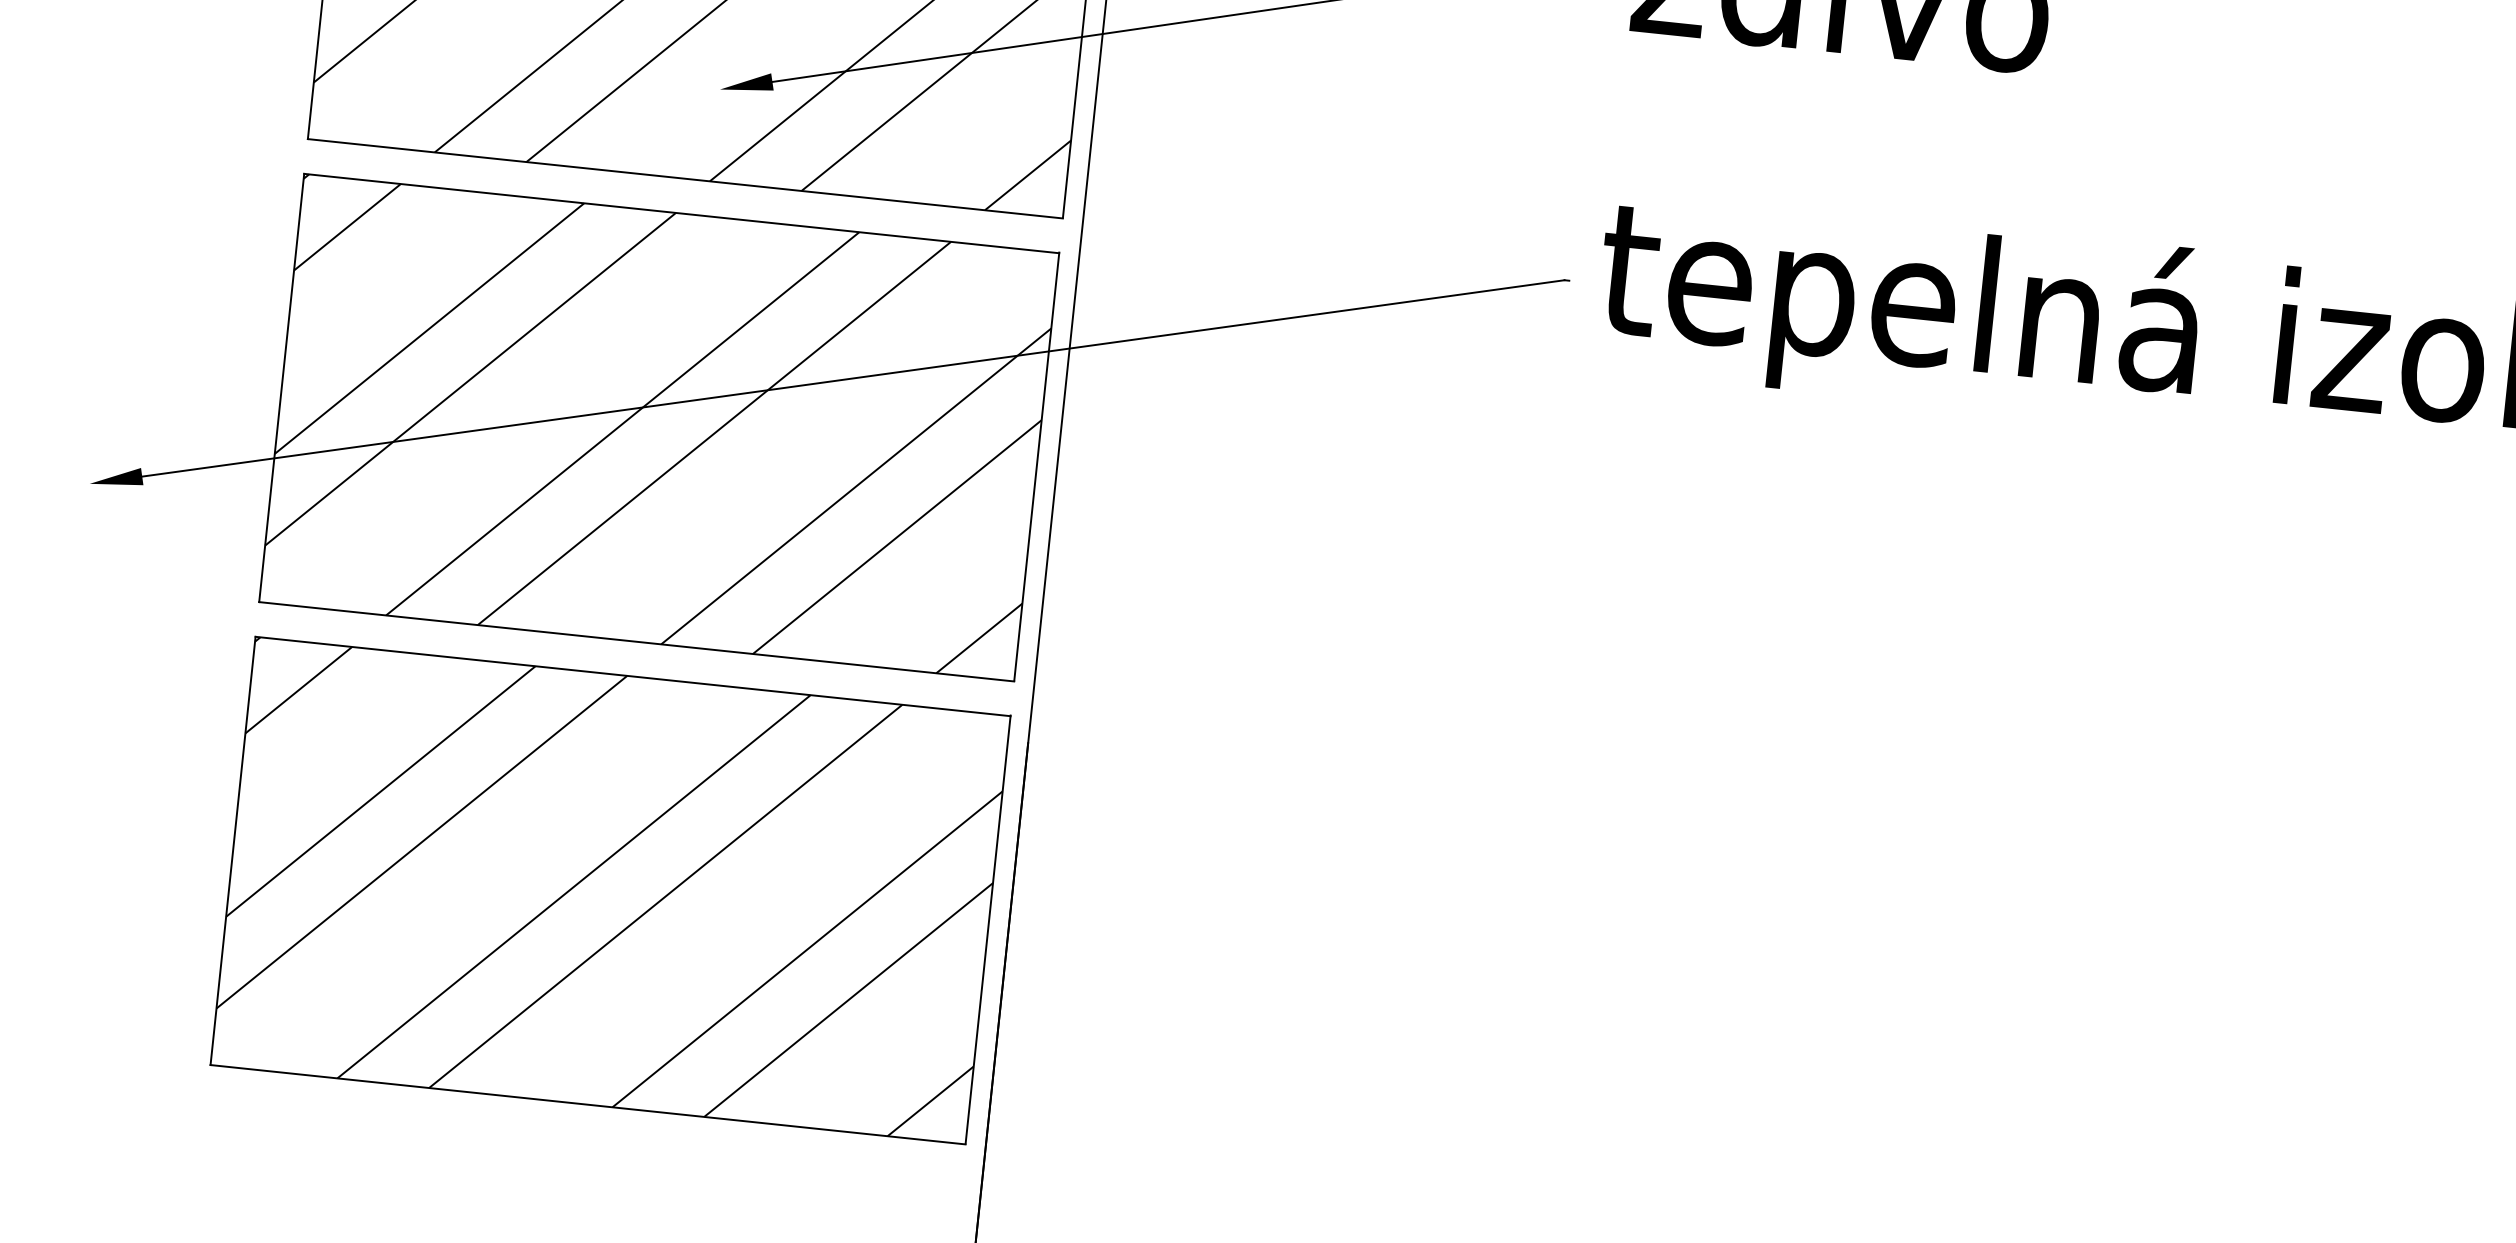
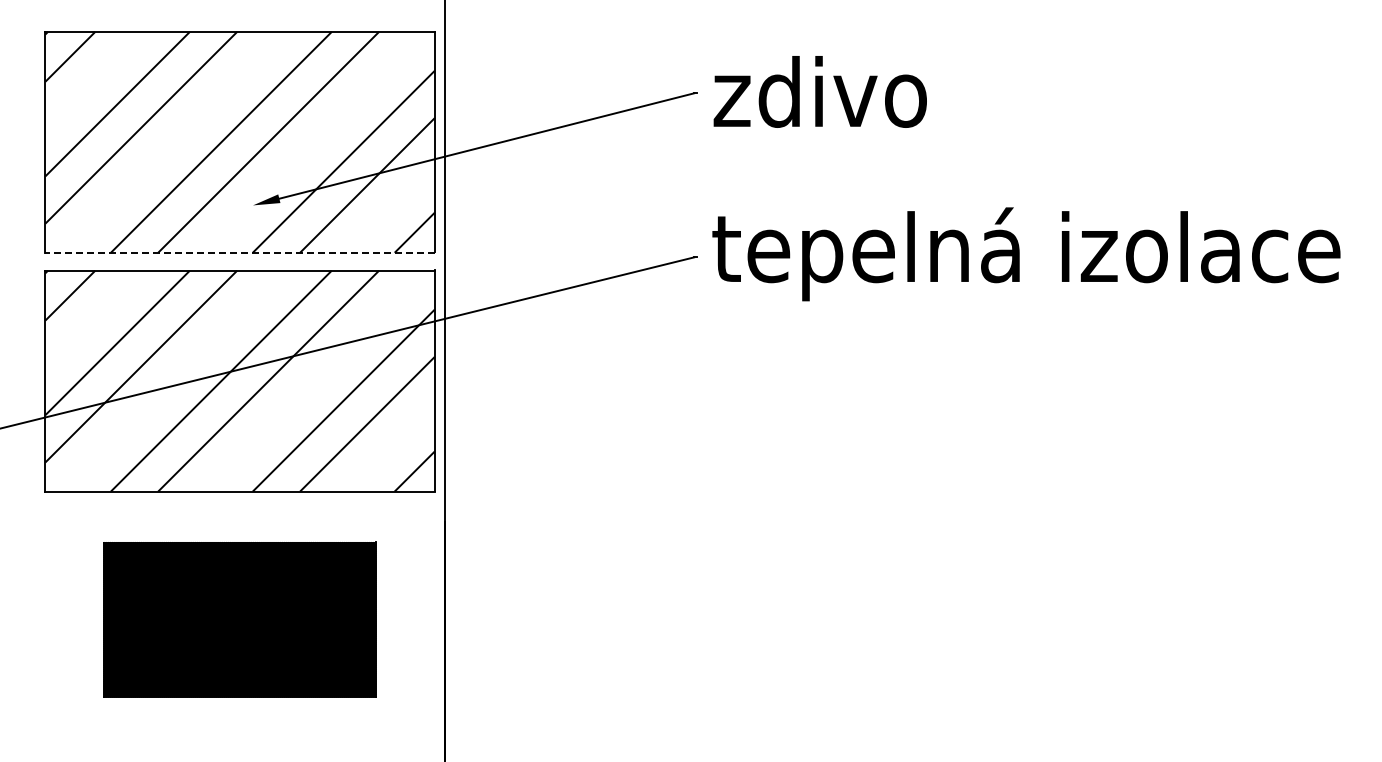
line: (686, 178) -> (240, 252), solid -> dashed
part: (609, 889) -> (239, 619), size x0.7

